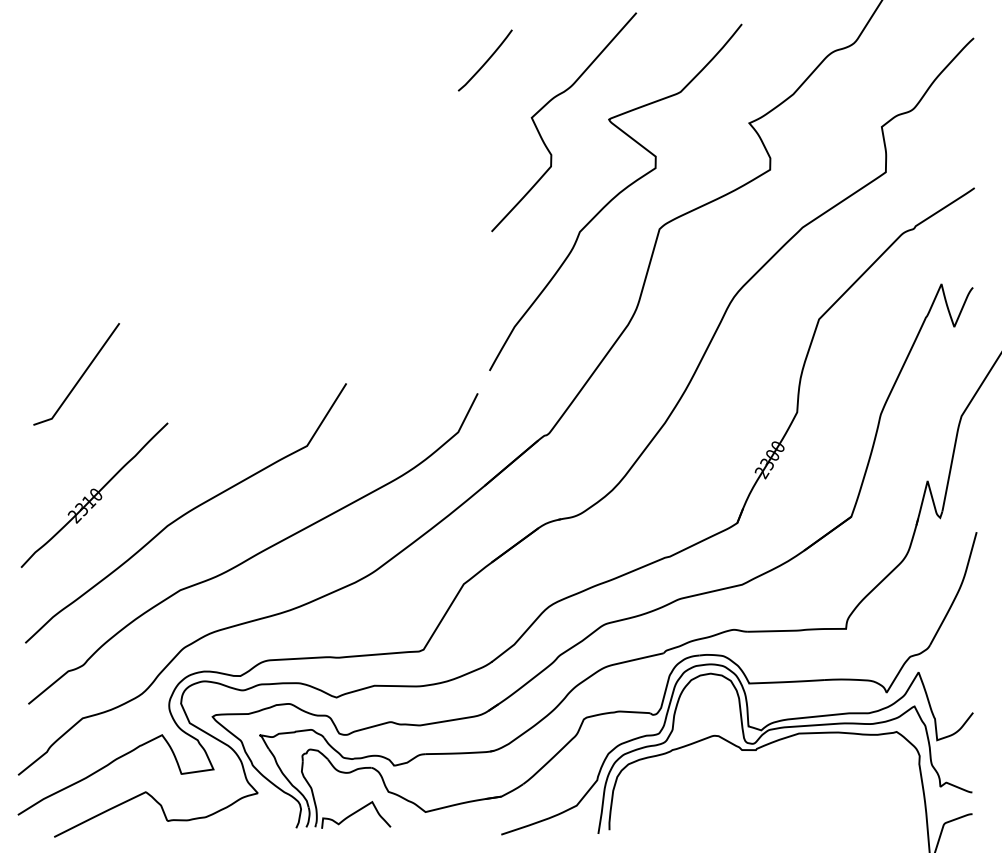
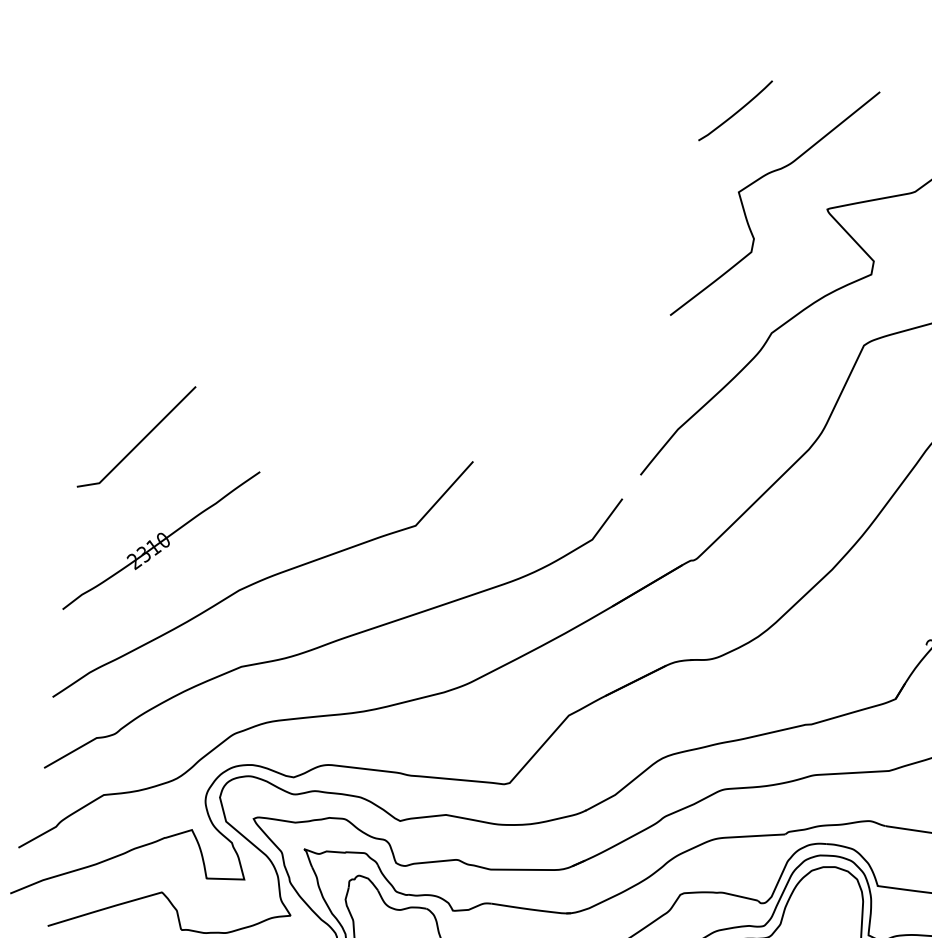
curve: (485, 61) -> (735, 111), moved
line: (80, 376) -> (140, 440), moved

